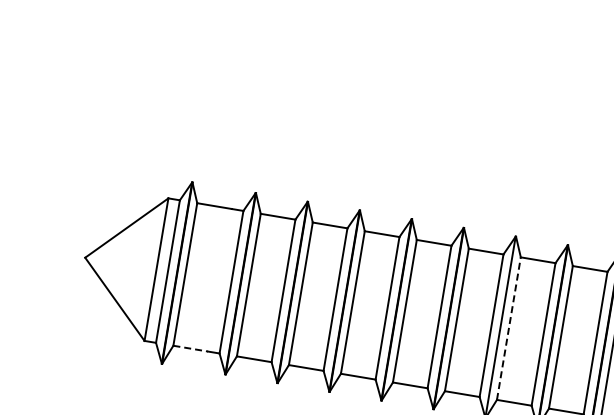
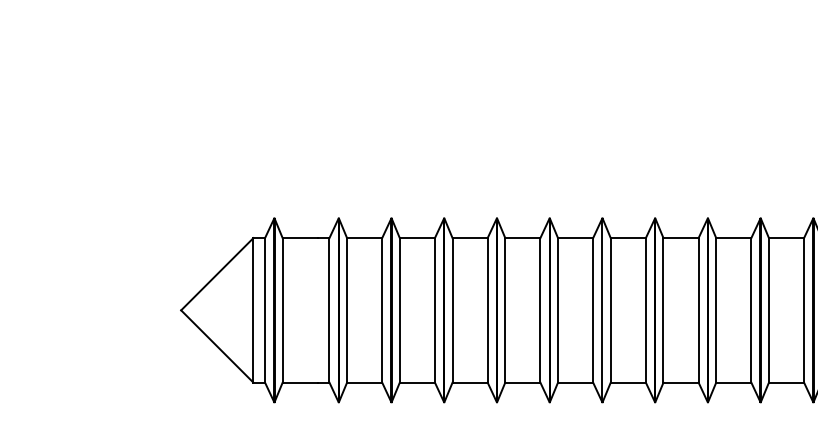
line: (508, 327) -> (610, 309), dashed -> solid
line: (191, 348) -> (300, 382), dashed -> solid

